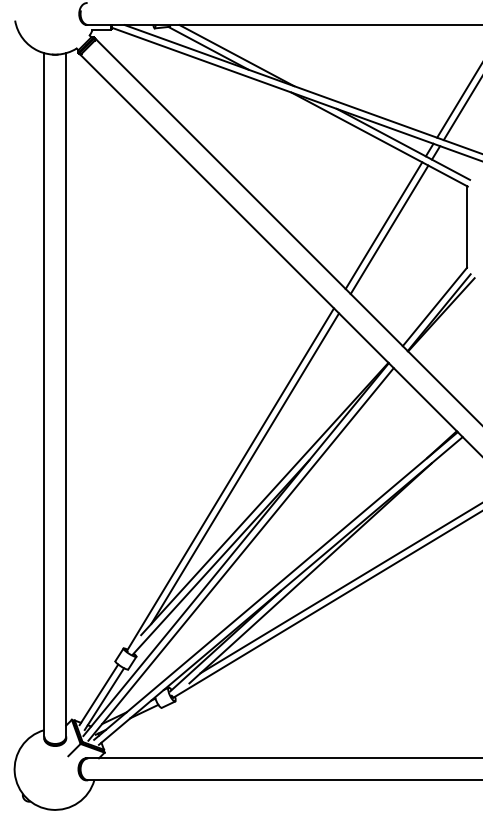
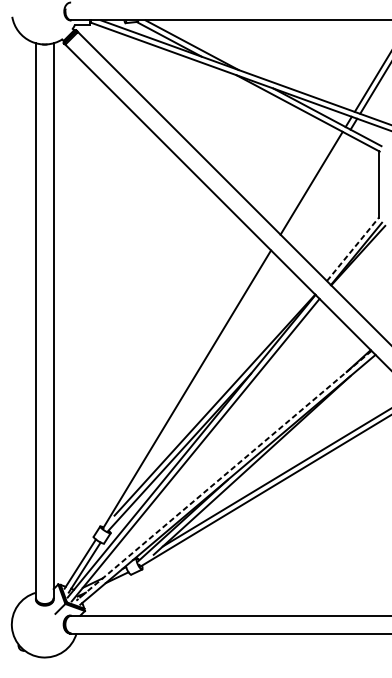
line: (389, 229) -> (316, 186), removed
line: (434, 306) -> (352, 248), solid -> dashed
line: (245, 468) -> (199, 380), removed
line: (275, 586) -> (223, 476), solid -> dashed

